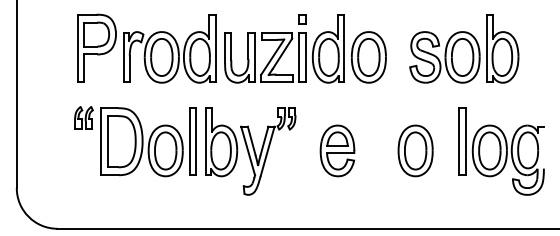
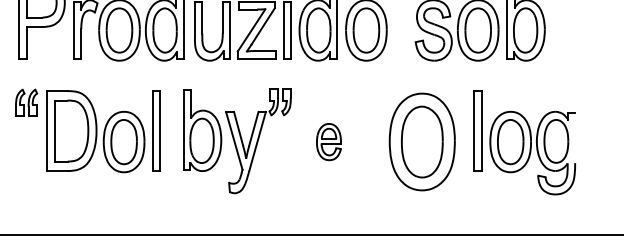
part: (337, 150) -> (328, 141), size x0.6
part: (415, 150) -> (422, 141), size x1.6
part: (250, 151) -> (237, 141), moved

